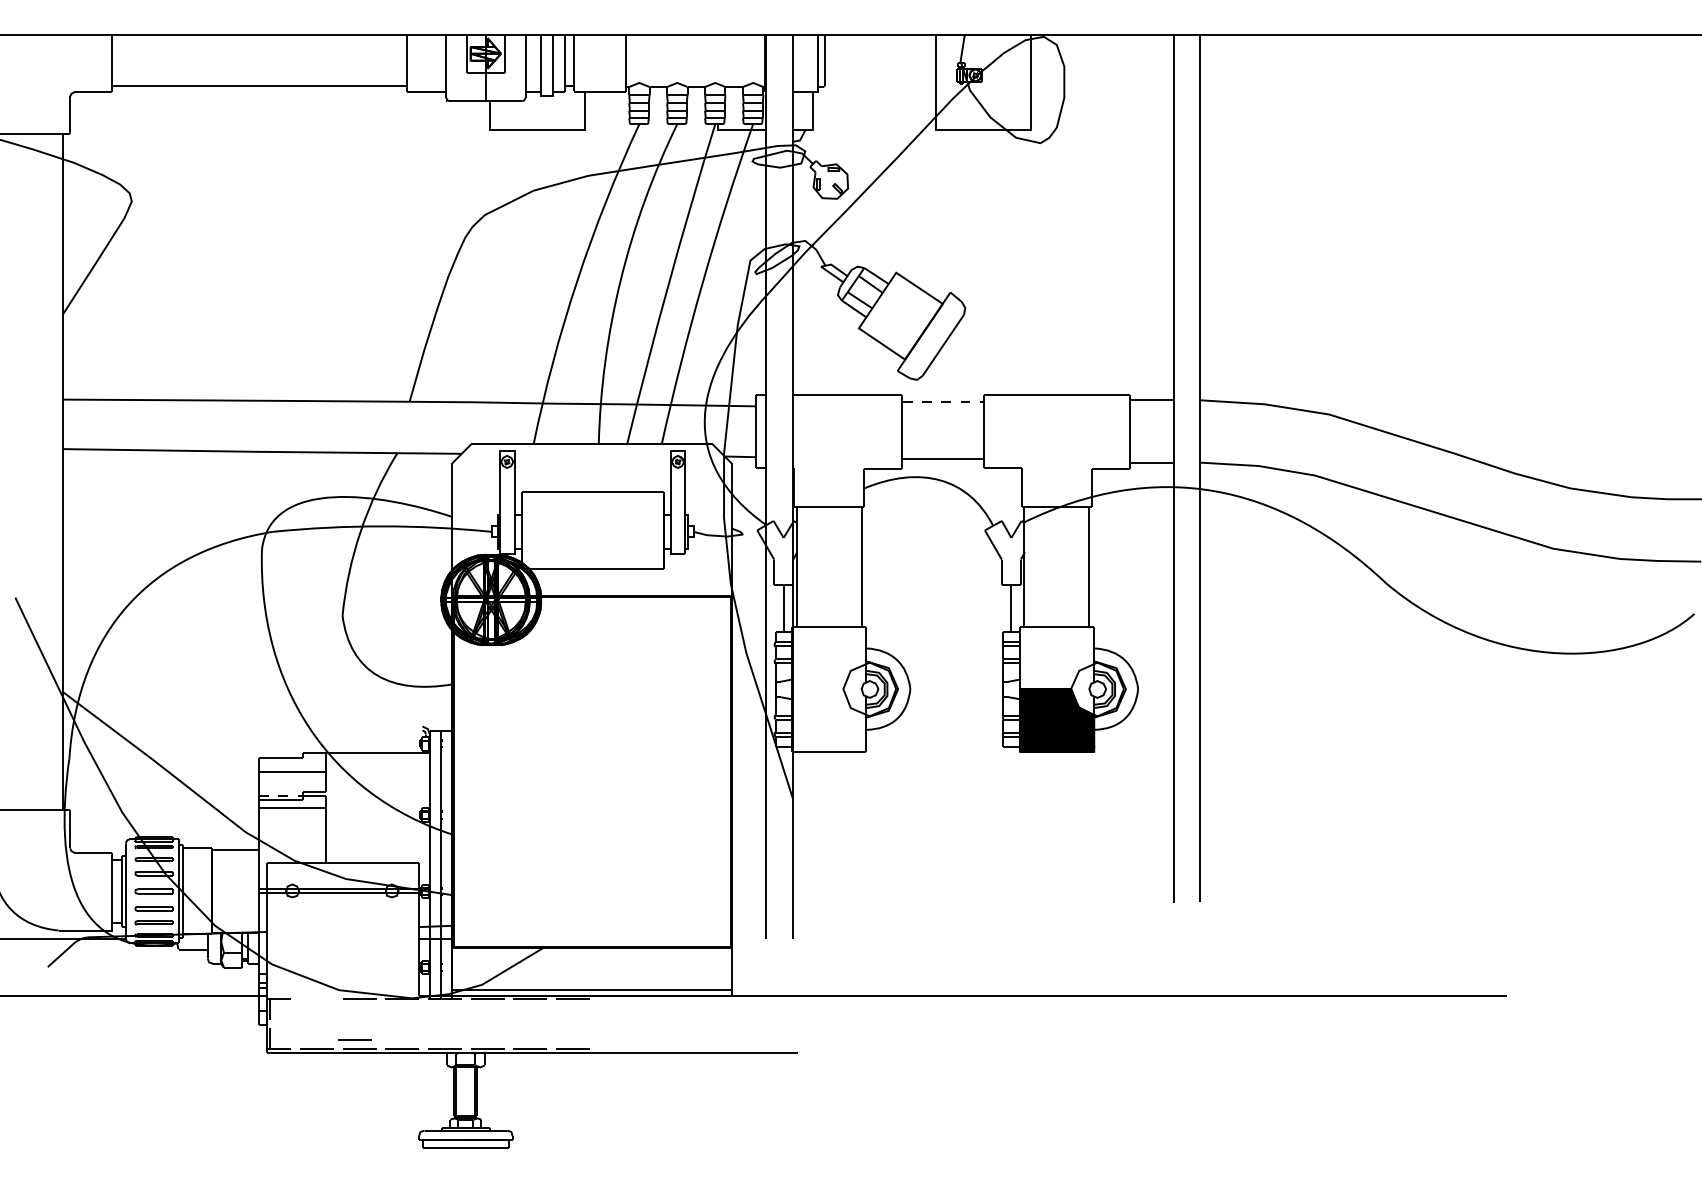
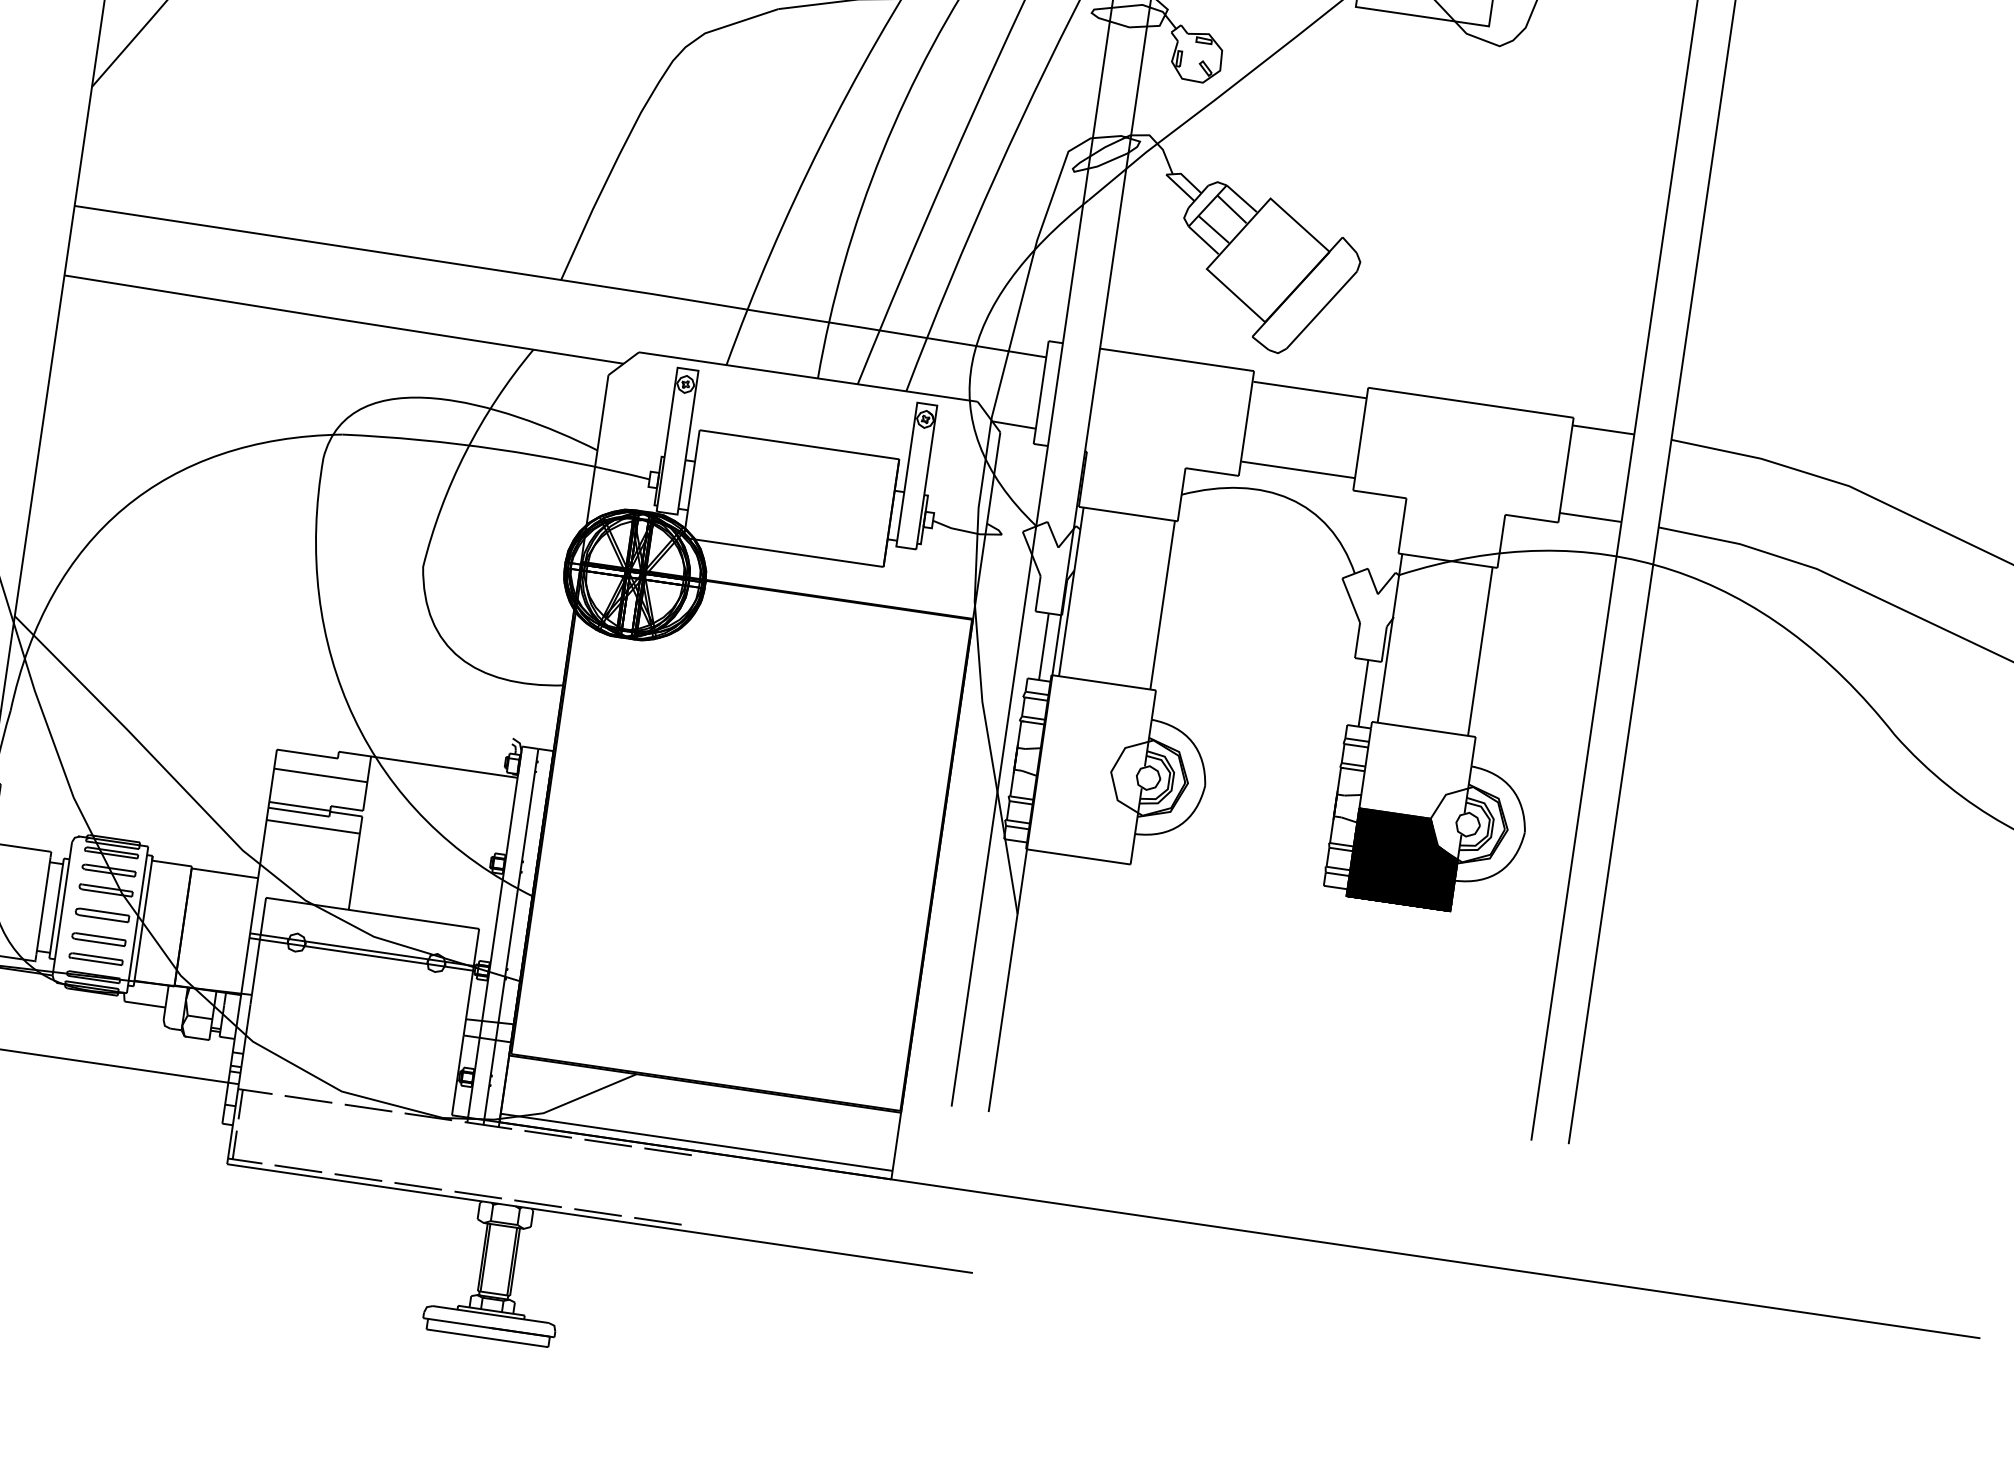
line: (943, 402) -> (1310, 390), dashed -> solid
line: (280, 795) -> (299, 806), dashed -> solid
line: (354, 1039) -> (308, 1098), moved

